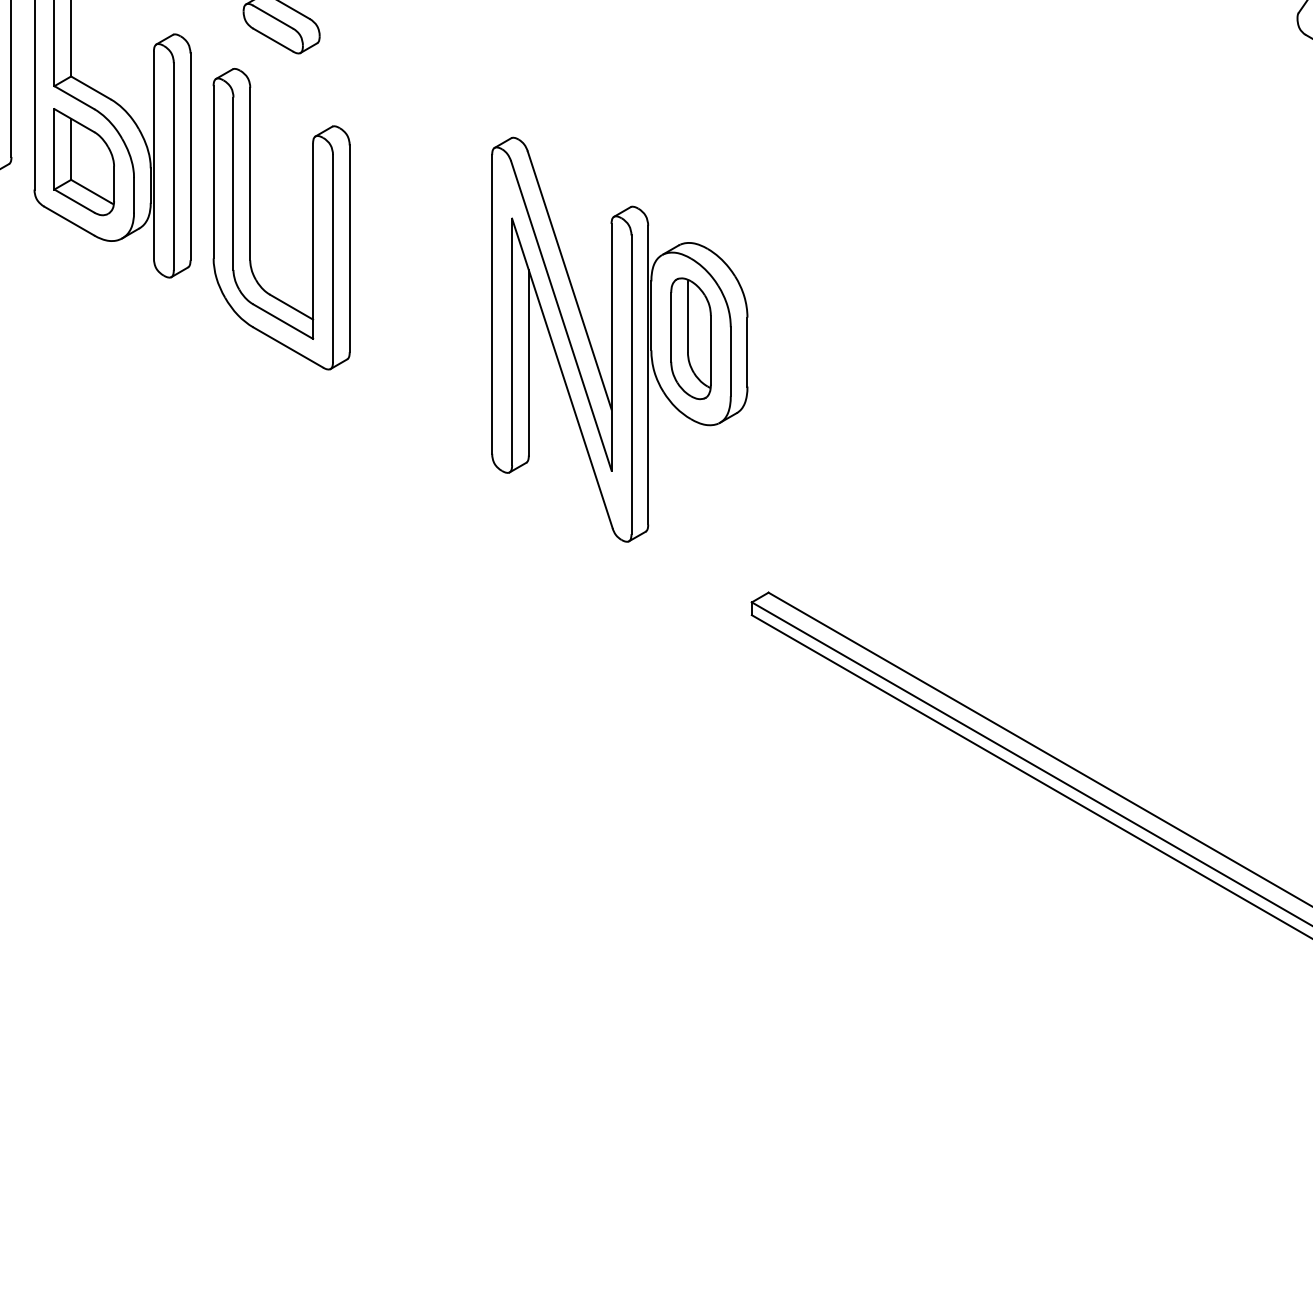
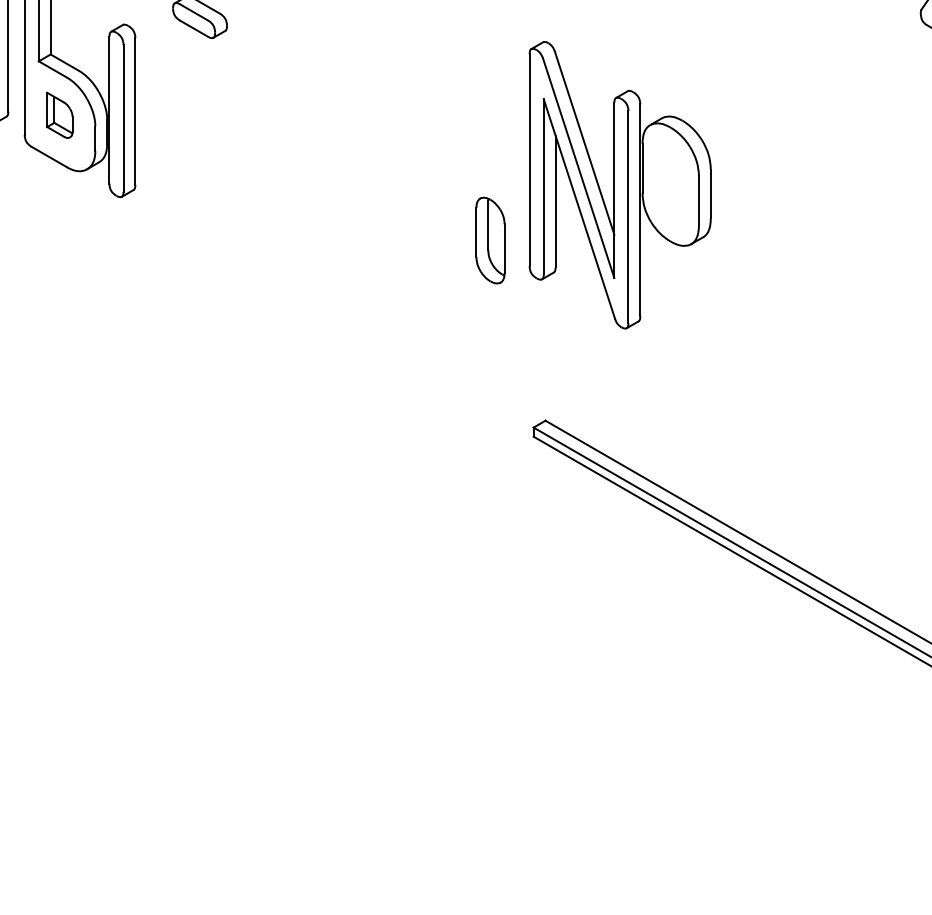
part: (83, 162) -> (59, 115), size x0.6
part: (250, 219) -> (177, 155), removed
part: (619, 339) -> (619, 185), moved

